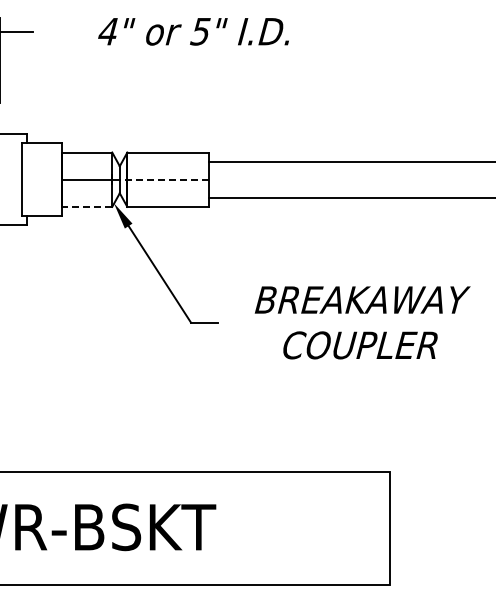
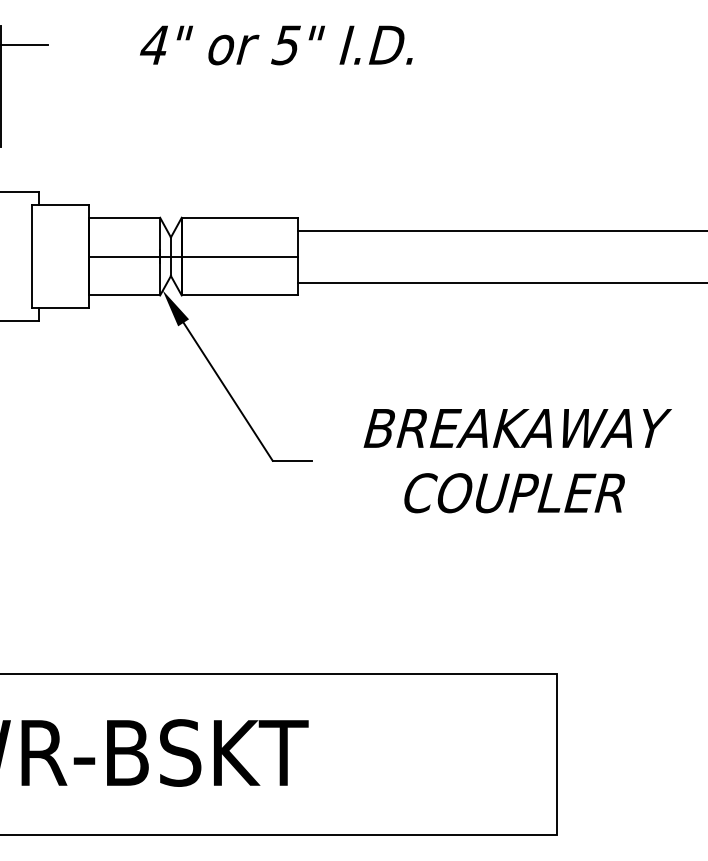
line: (164, 179) -> (234, 256), dashed -> solid
line: (87, 206) -> (124, 294), dashed -> solid

